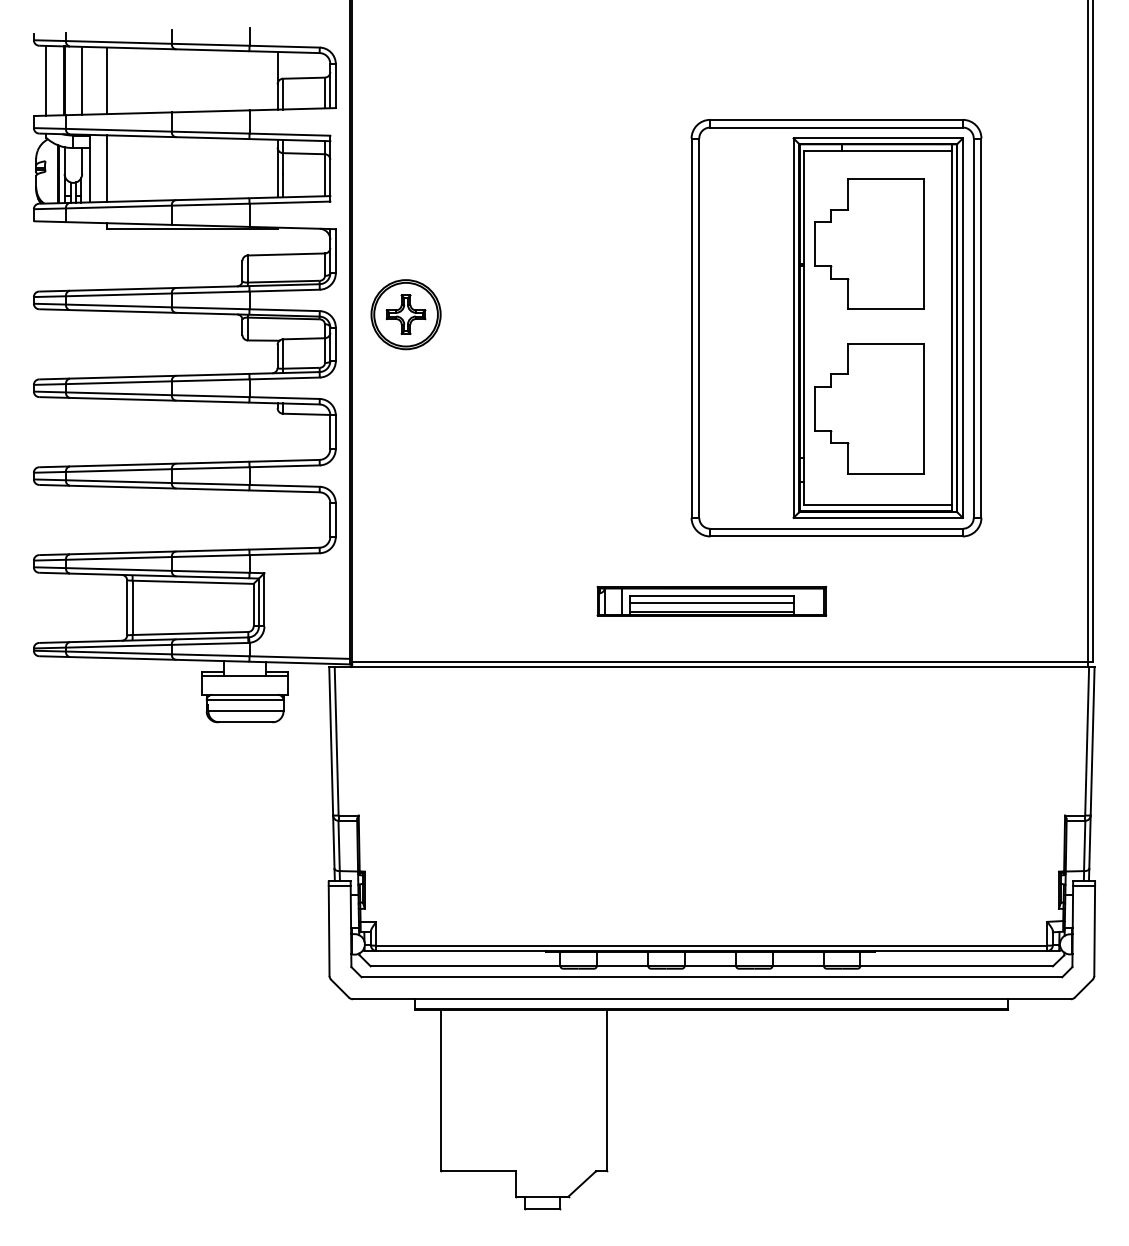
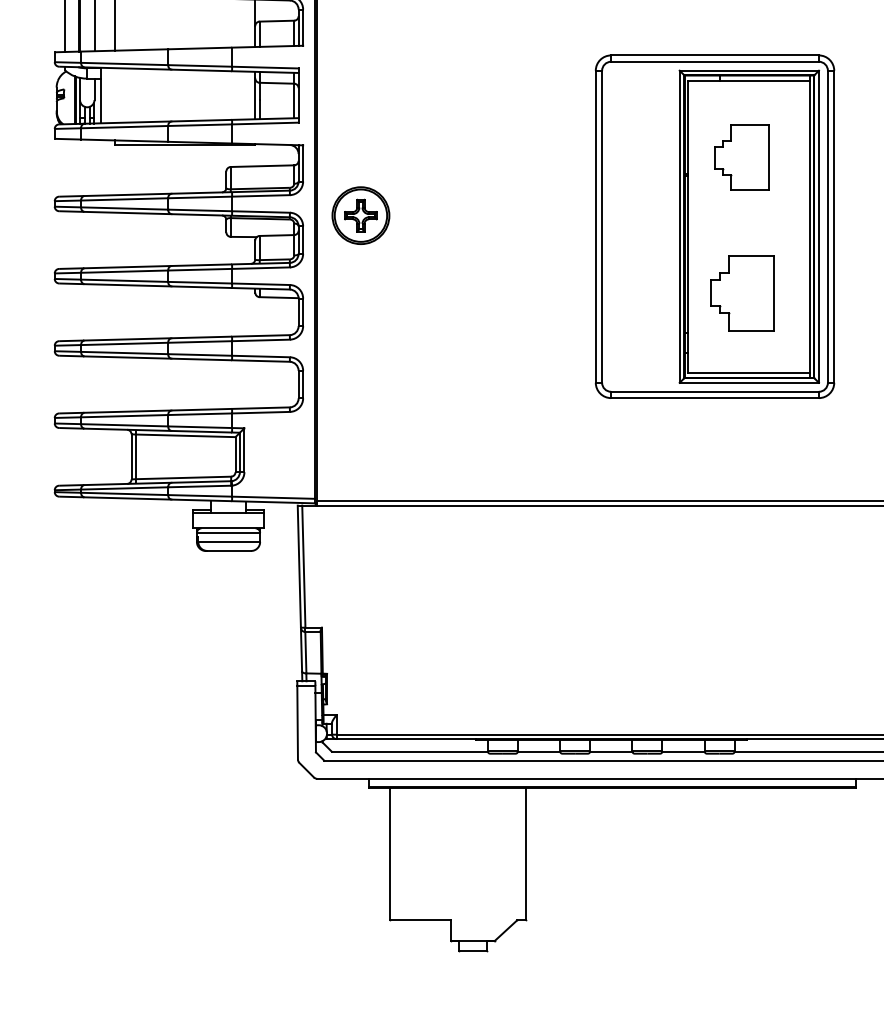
line: (107, 168) -> (115, 95), removed
part: (869, 243) -> (742, 157), size x0.6
part: (869, 408) -> (742, 292), size x0.7
part: (711, 600) -> (612, 450), removed

